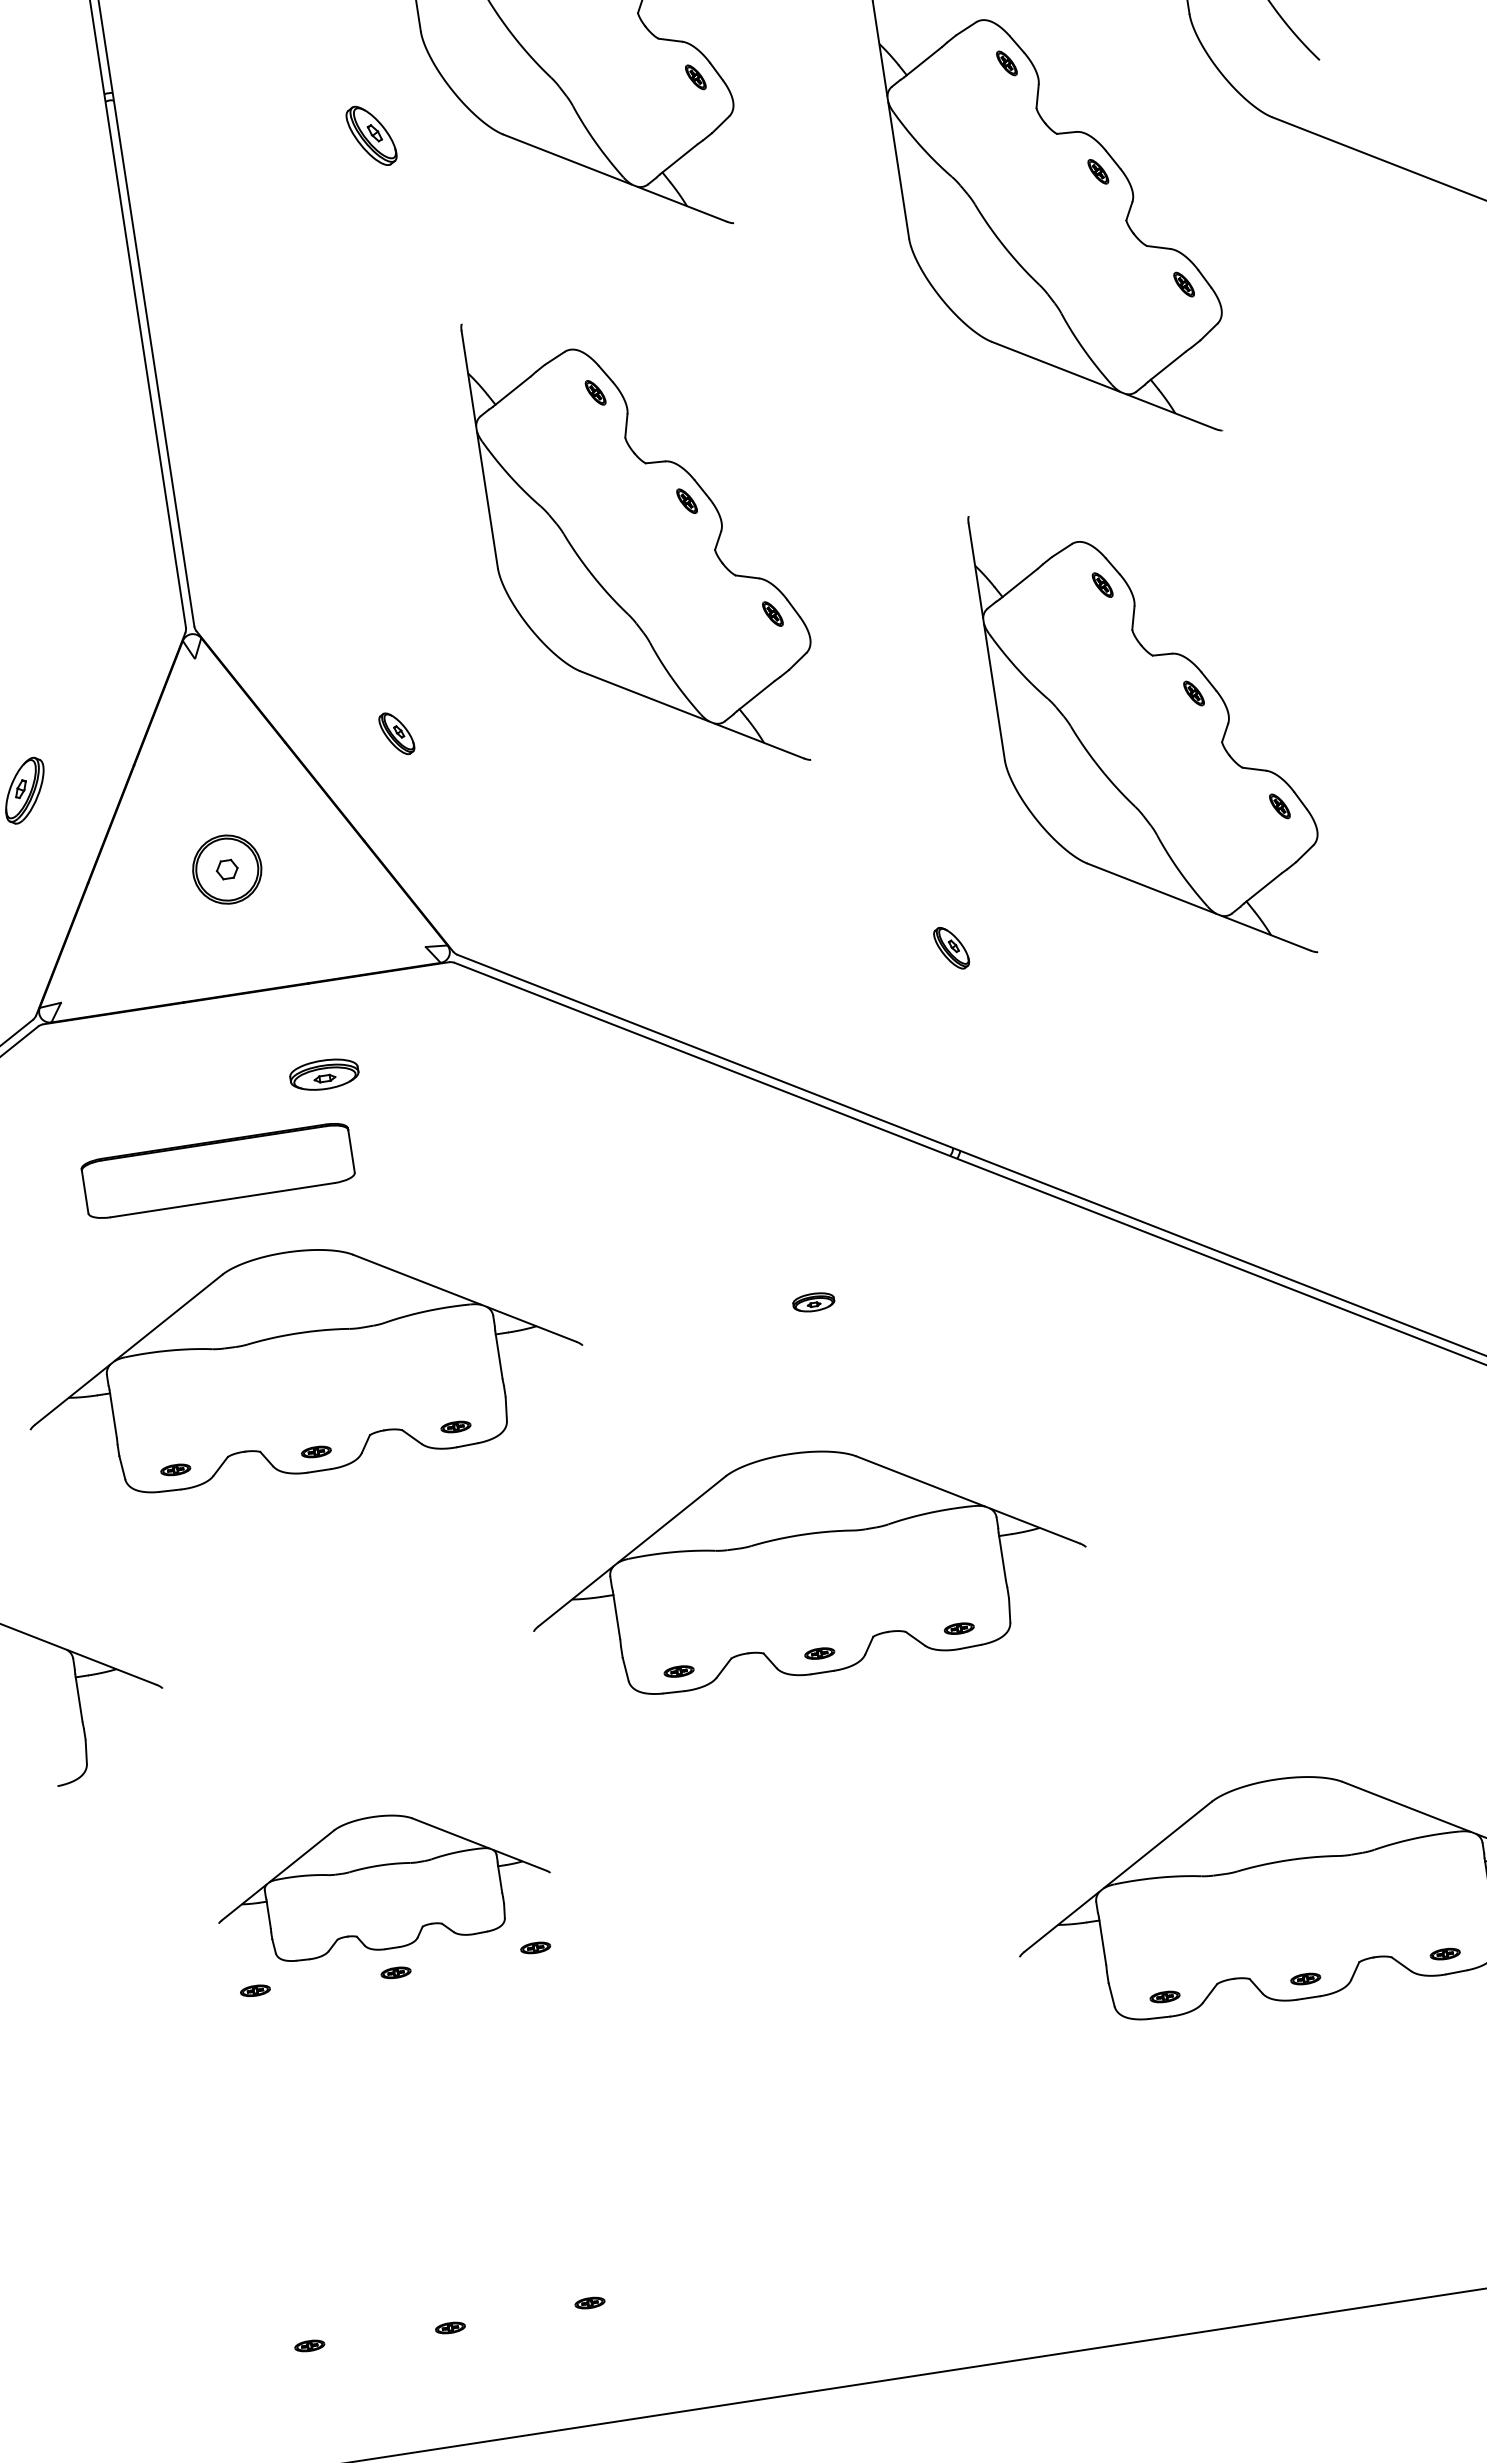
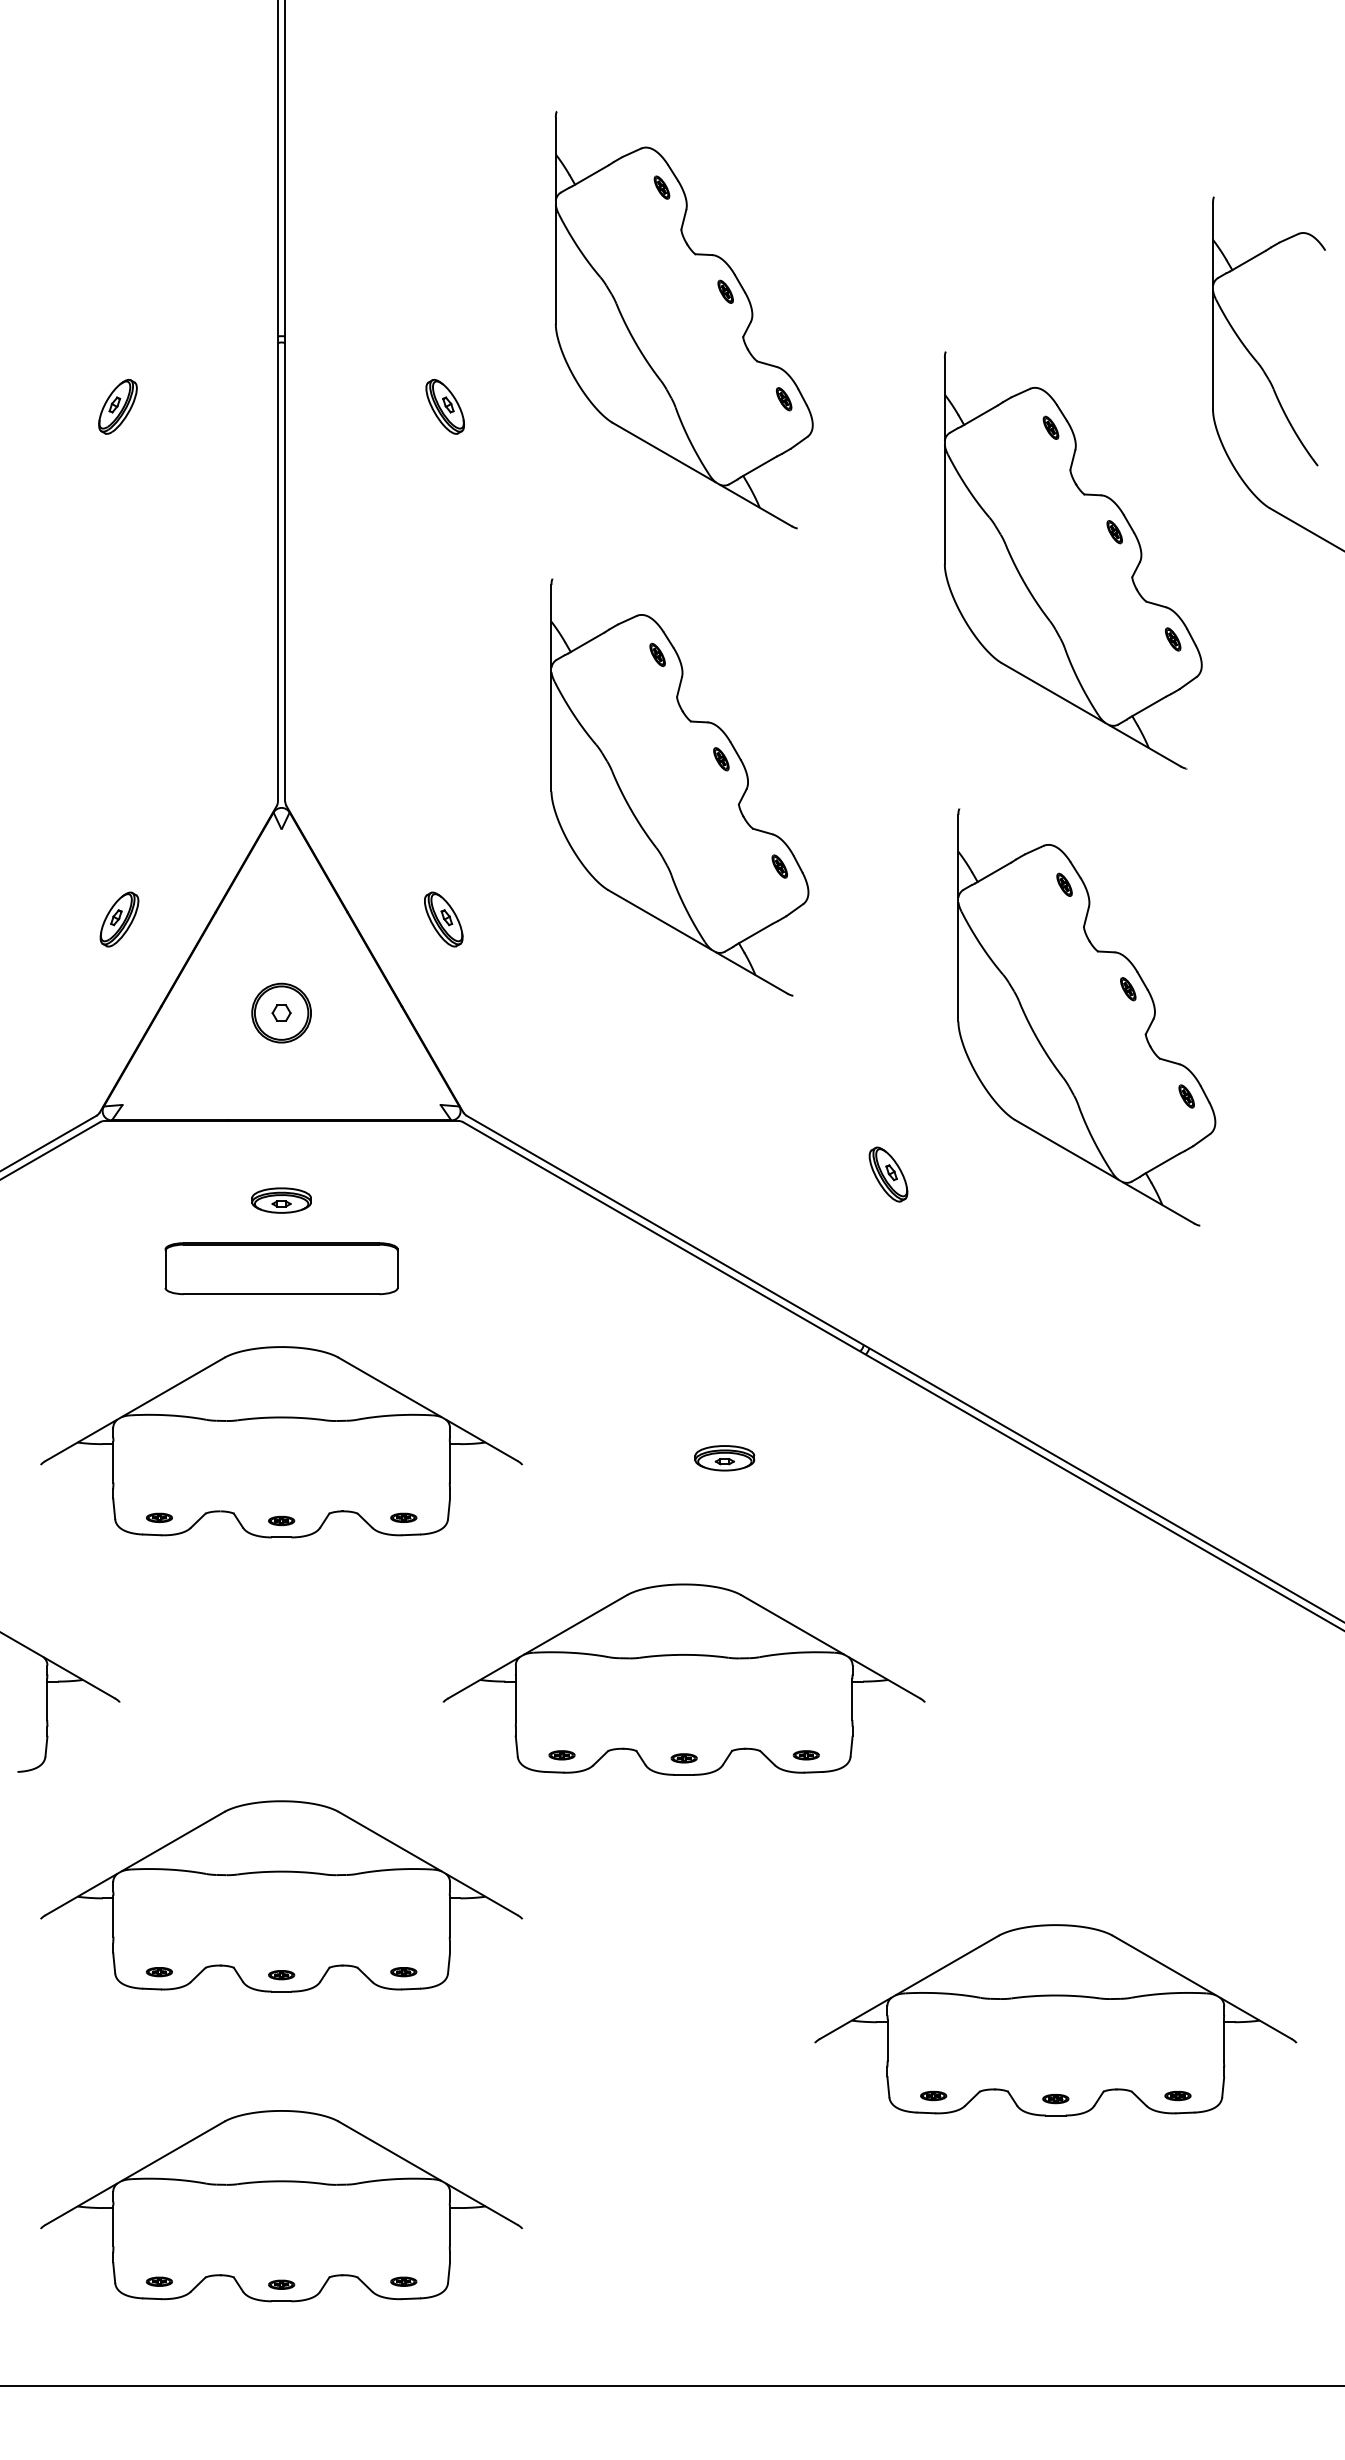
part: (370, 135) -> (444, 406), moved
part: (396, 733) -> (443, 919), size x1.43
part: (951, 948) -> (888, 1174), size x1.43
part: (324, 1074) -> (281, 1200), moved
part: (218, 1170) -> (281, 1268), moved
part: (813, 1302) -> (724, 1458), size x1.67
part: (382, 1882) -> (281, 1896), size x1.67
part: (436, 2238) -> (281, 2206), added

